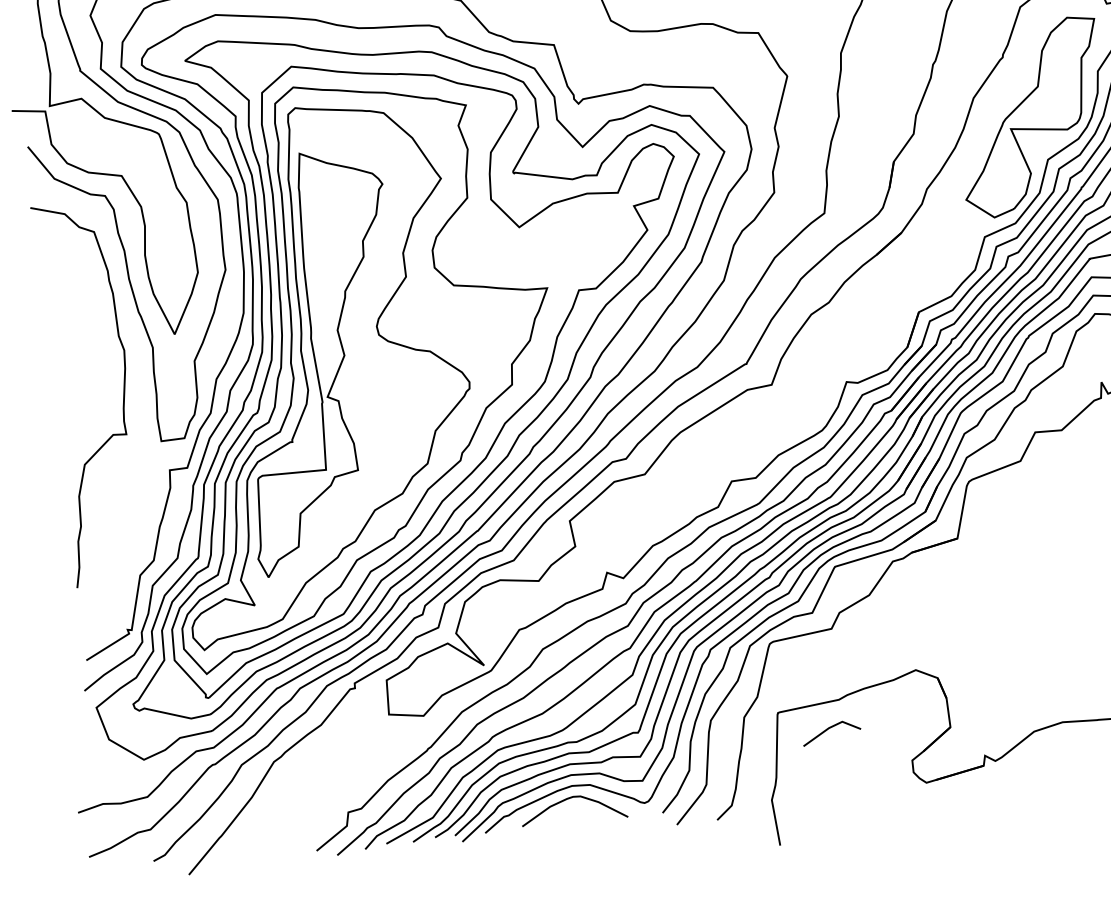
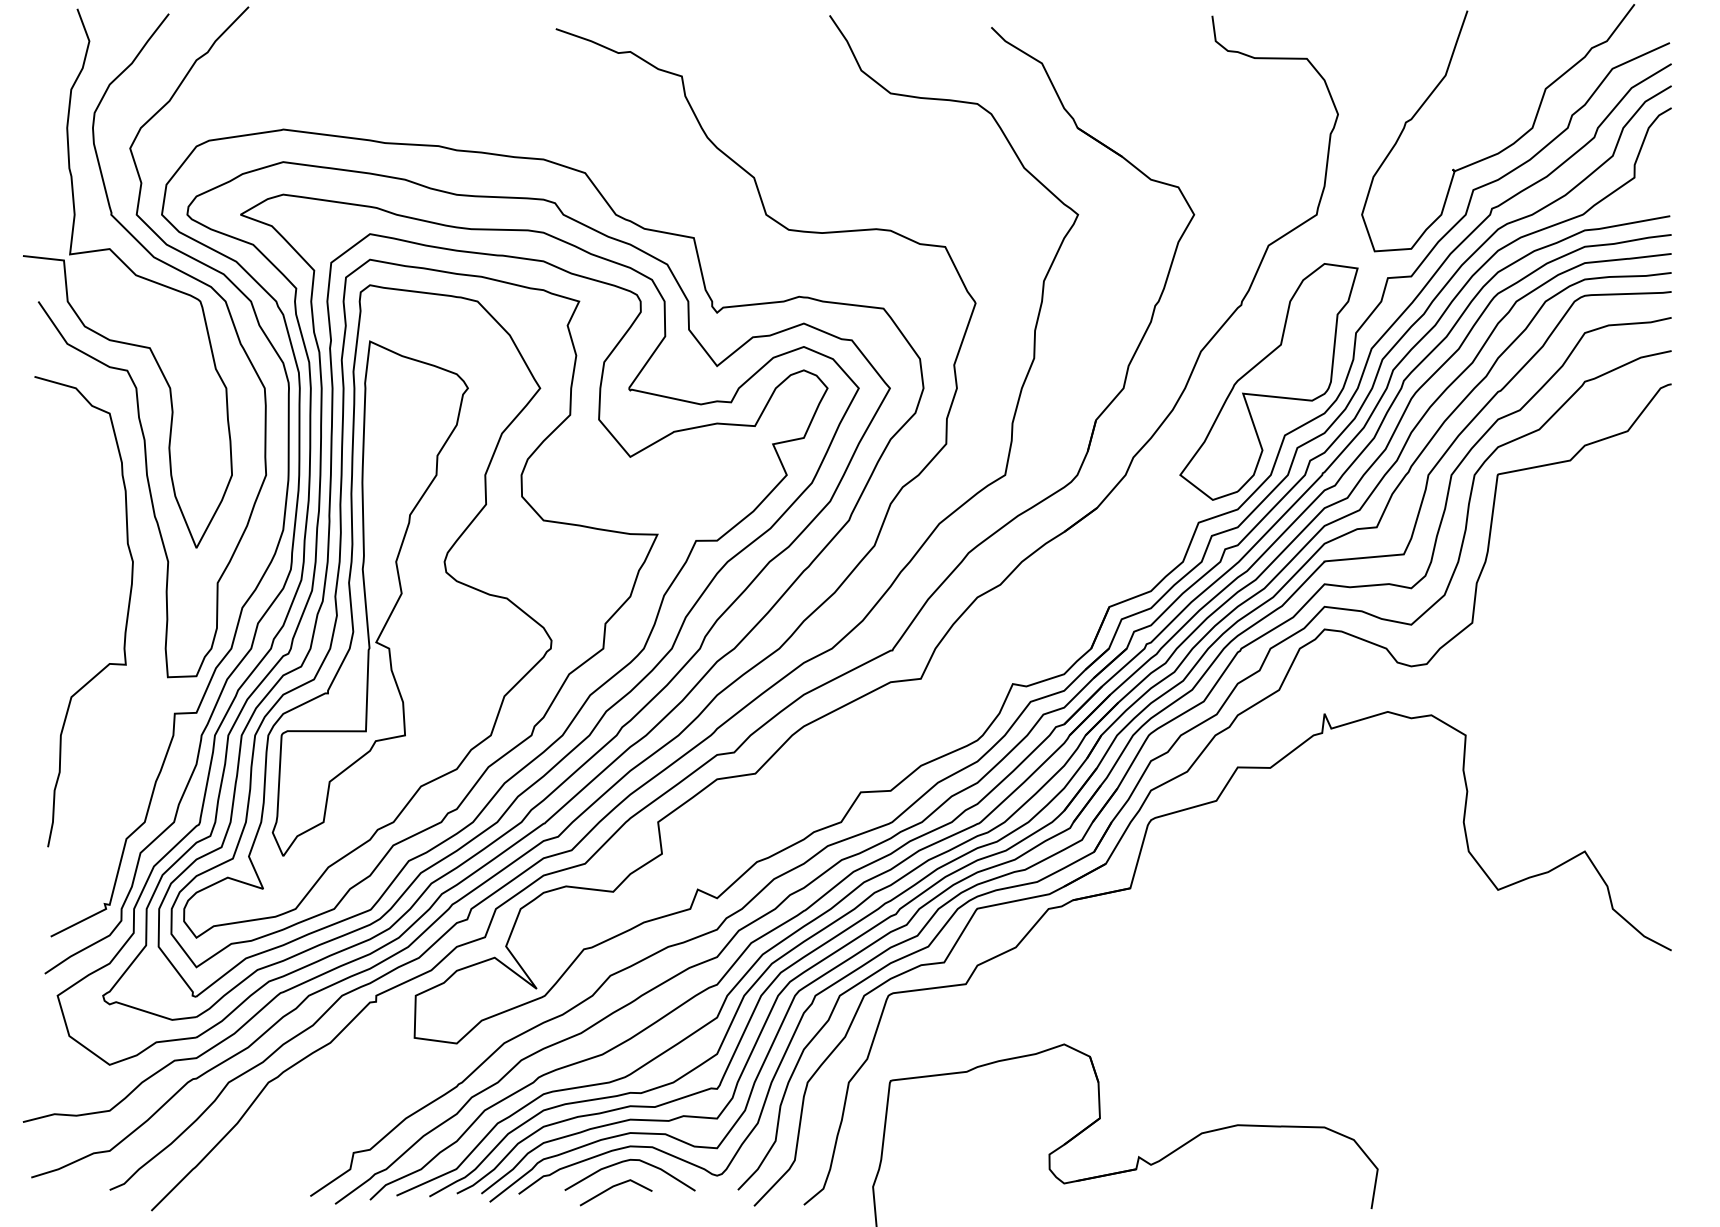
line: (829, 729) -> (613, 1187), moved

